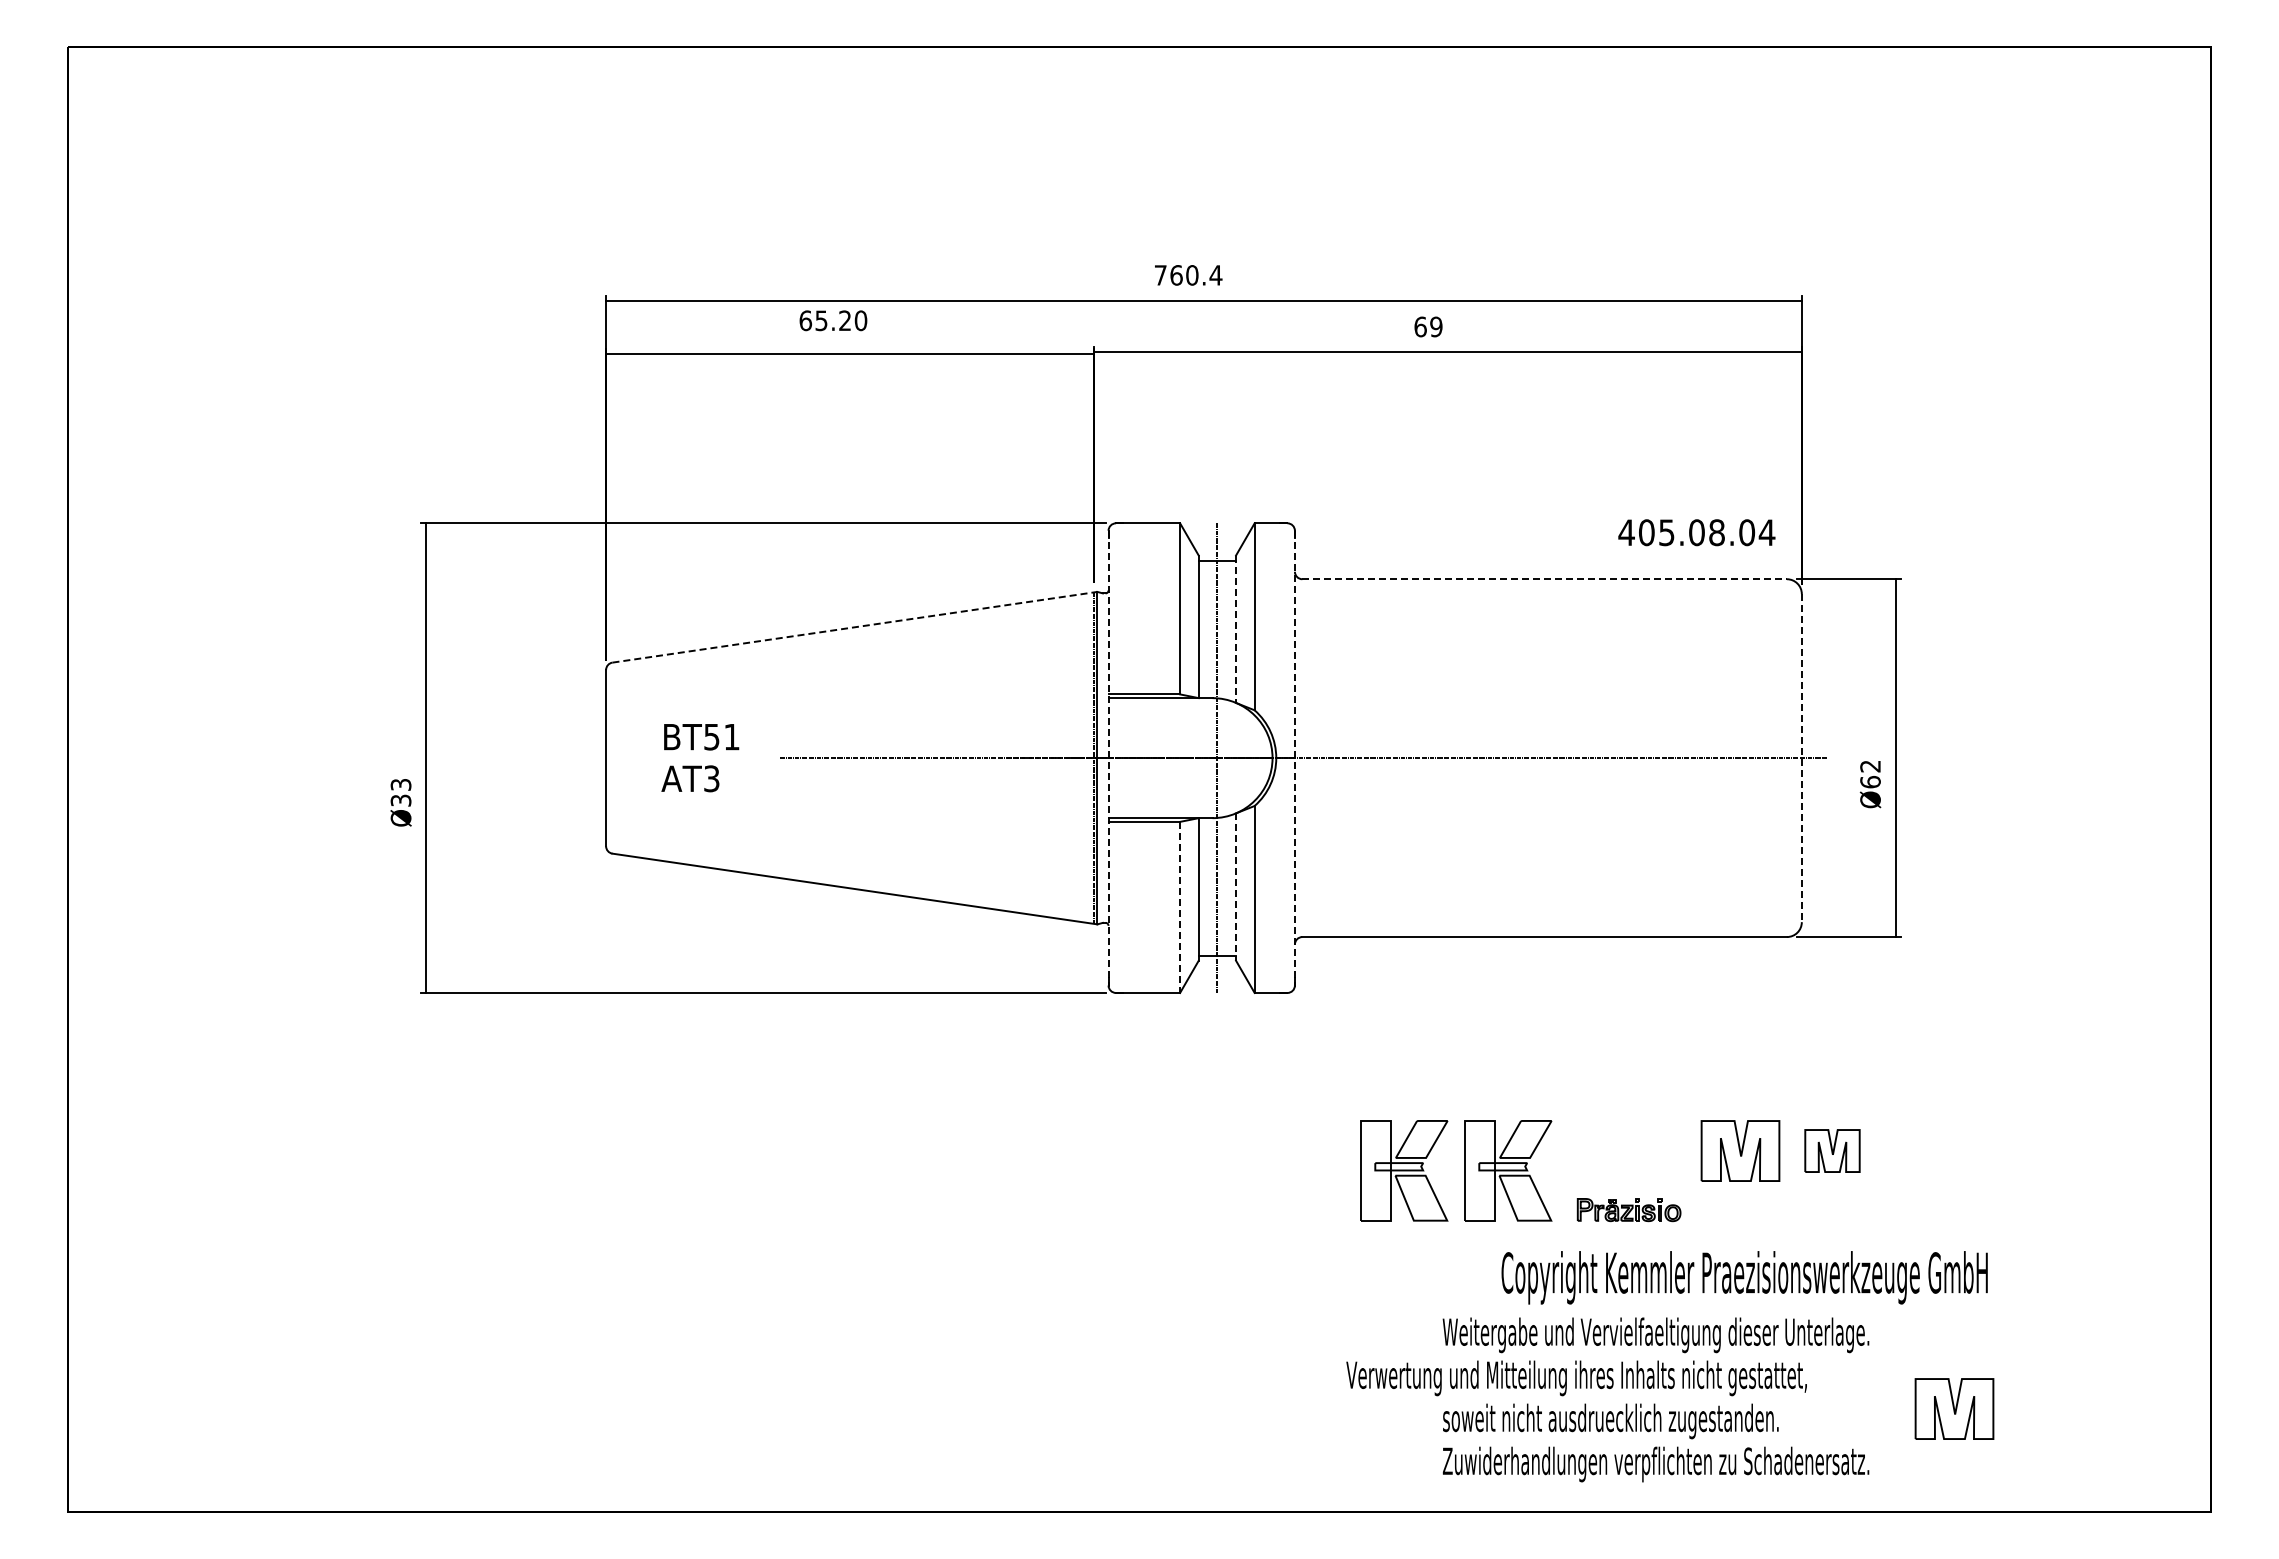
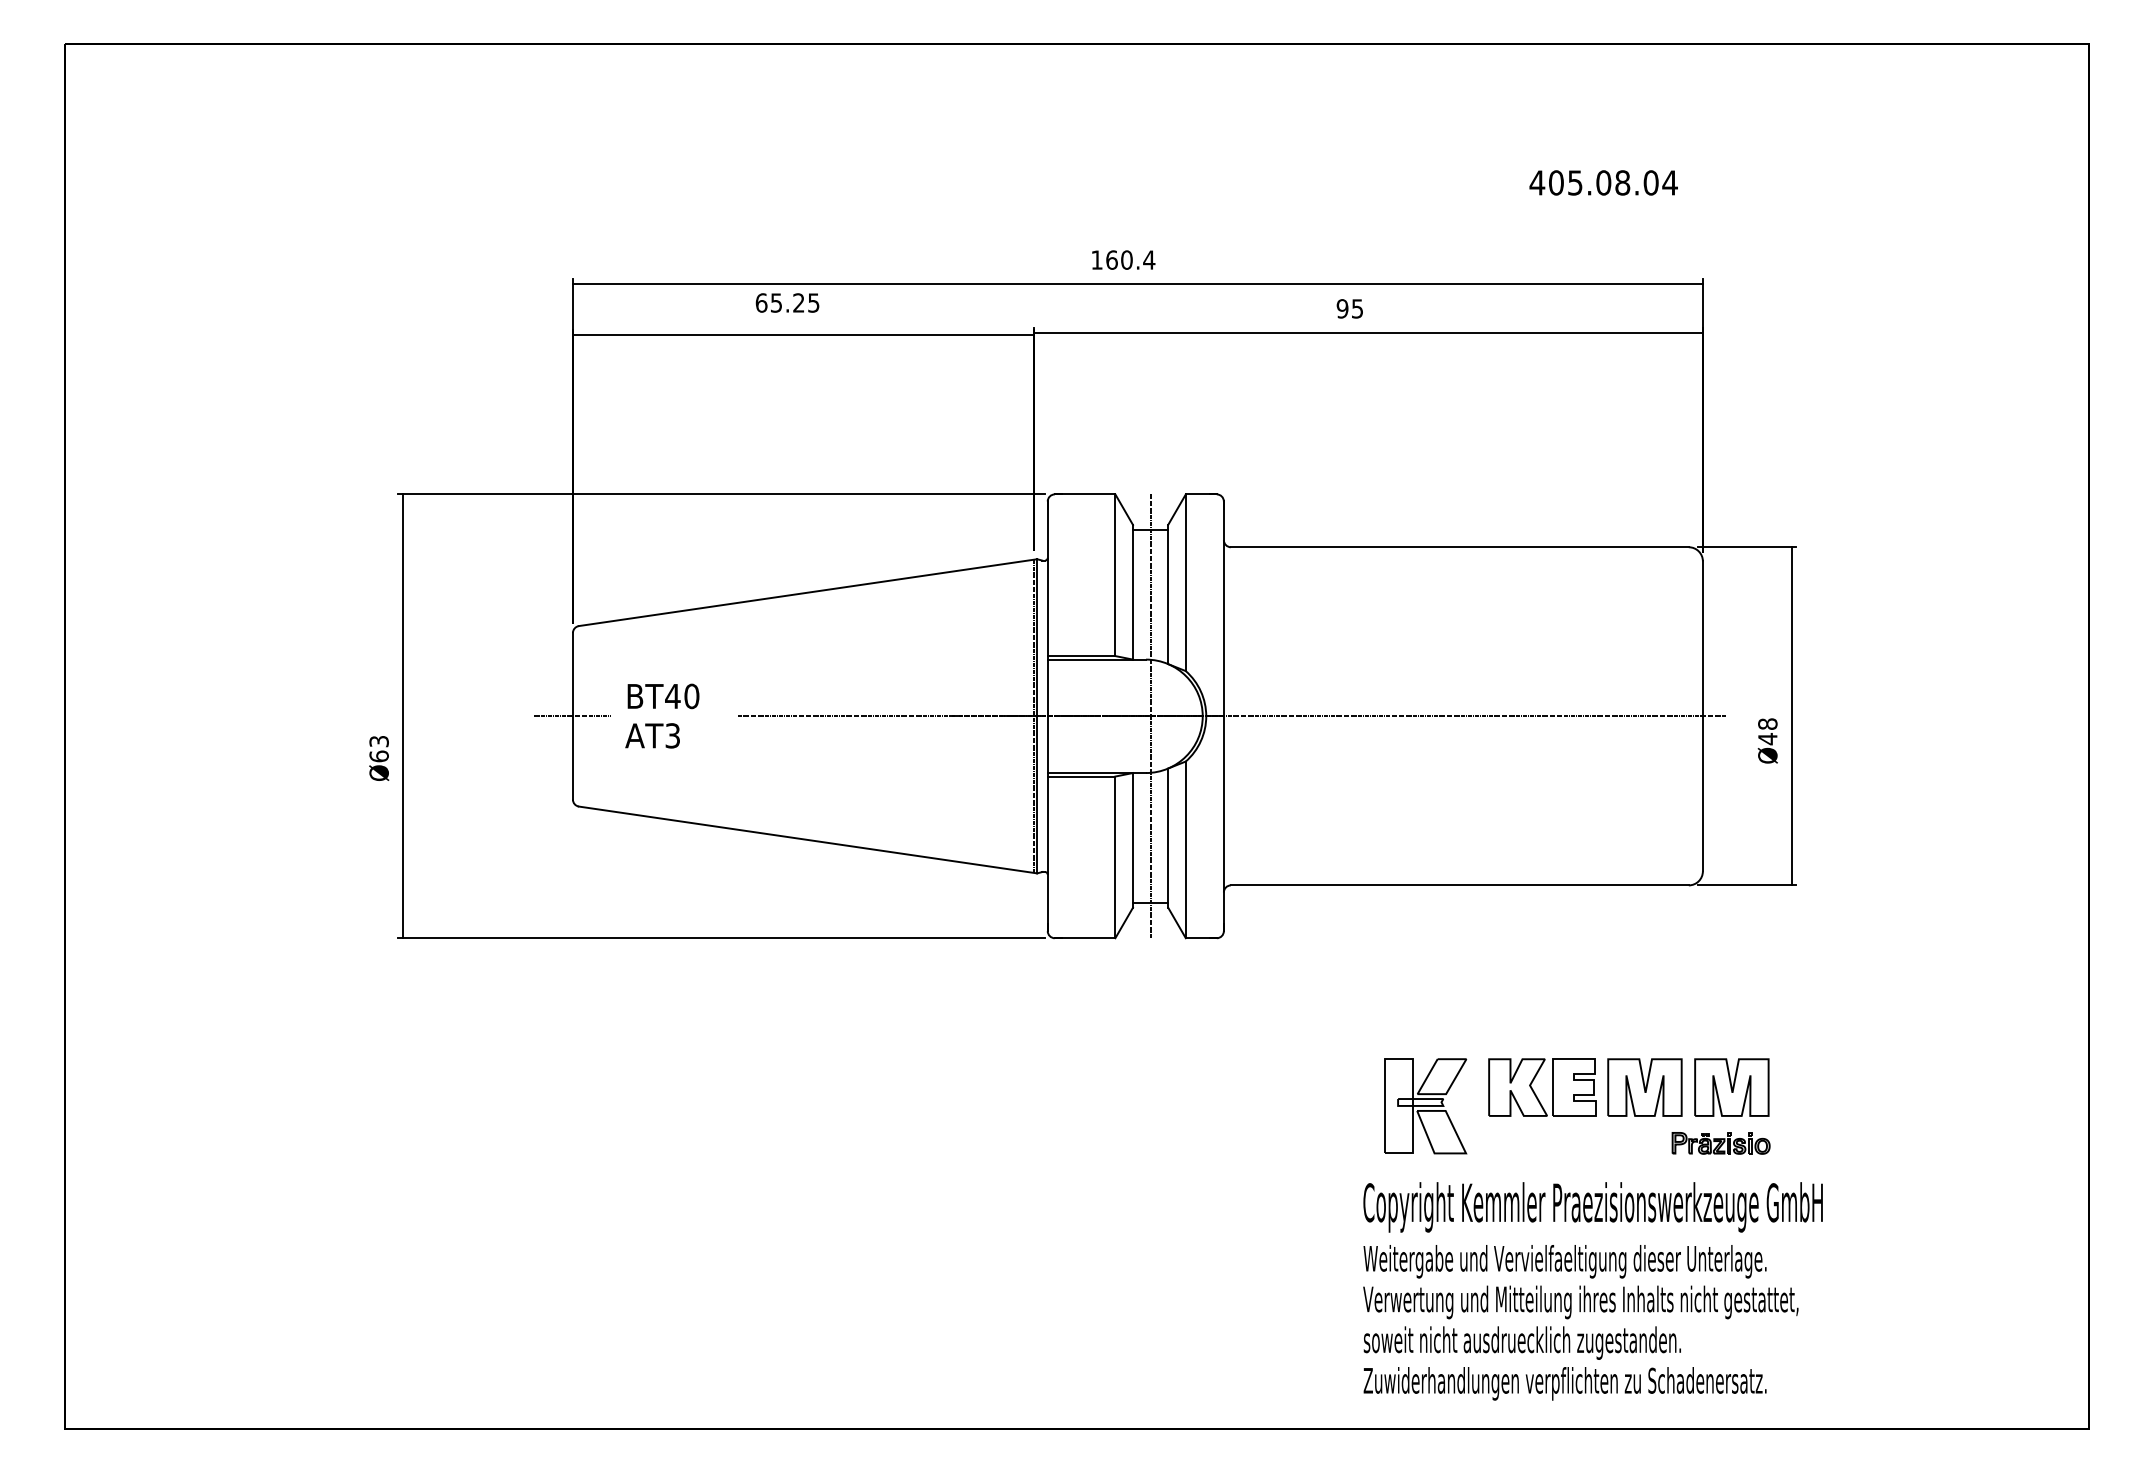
text: (1160, 275) -> (1096, 260), 760.4 -> 160.4
text: (860, 320) -> (813, 302), 65.20 -> 65.25
text: (1428, 326) -> (1350, 308), 69 -> 95
text: (1696, 532) -> (1603, 182), moved
line: (1545, 579) -> (1460, 547), dashed -> solid
line: (855, 627) -> (808, 592), dashed -> solid
line: (1236, 629) -> (1168, 594), dashed -> solid
text: (721, 736) -> (681, 695), BT51 -> BT40
line: (605, 758) -> (572, 716), added
line: (1108, 758) -> (1047, 716), dashed -> solid
line: (1294, 758) -> (1223, 716), dashed -> solid
line: (1801, 758) -> (1702, 716), dashed -> solid
text: (1870, 774) -> (1767, 731), Ø62 -> Ø48
text: (400, 800) -> (378, 756), Ø33 -> Ø63
line: (1236, 887) -> (1168, 838), dashed -> solid
line: (1180, 907) -> (1115, 857), dashed -> solid
part: (1832, 1150) -> (1731, 1087), size x1.43
part: (1623, 1154) -> (1534, 1090), added
part: (1404, 1170) -> (1327, 1105), removed
part: (1628, 1210) -> (1720, 1143), moved
text: (1744, 1277) -> (1592, 1207), moved
text: (1576, 1378) -> (1580, 1302), moved
part: (1954, 1408) -> (1847, 1330), removed

